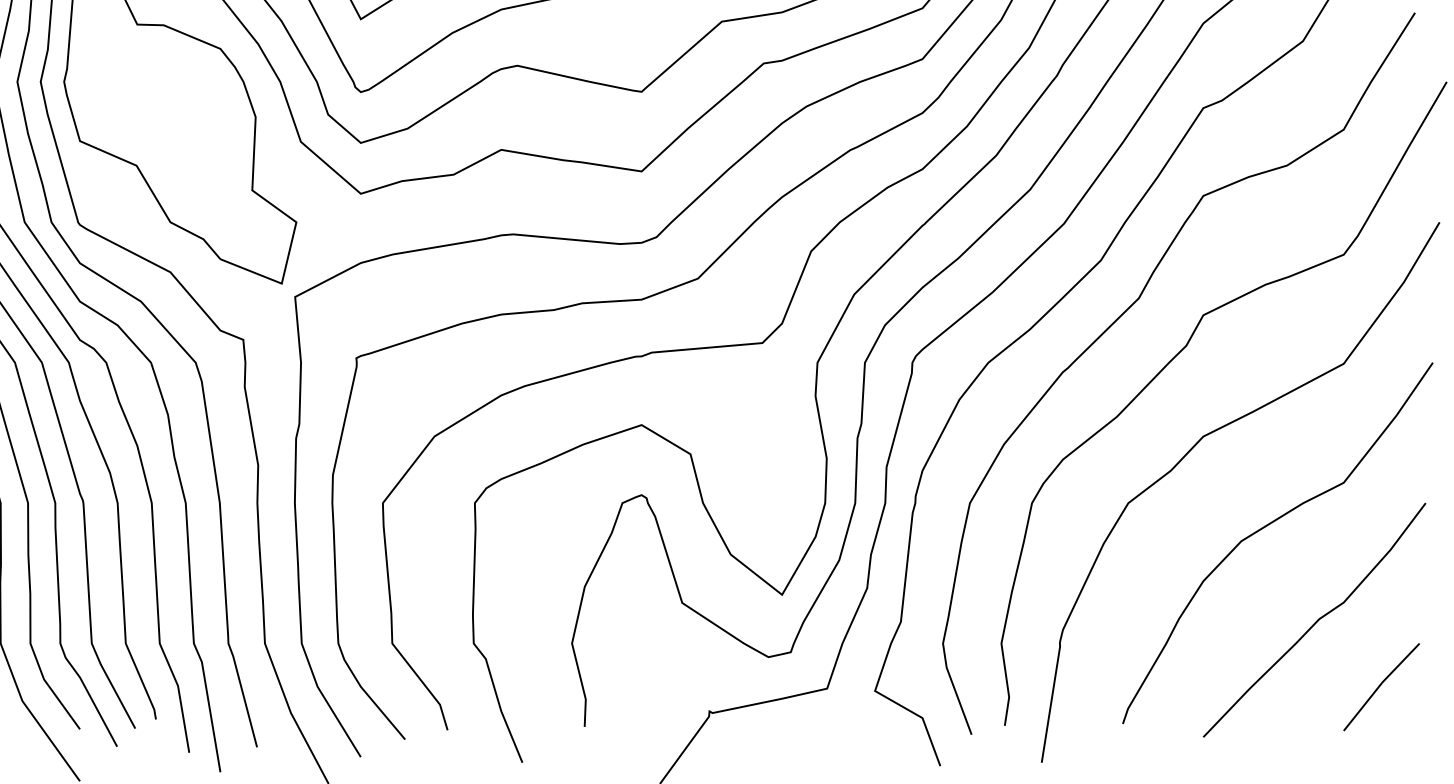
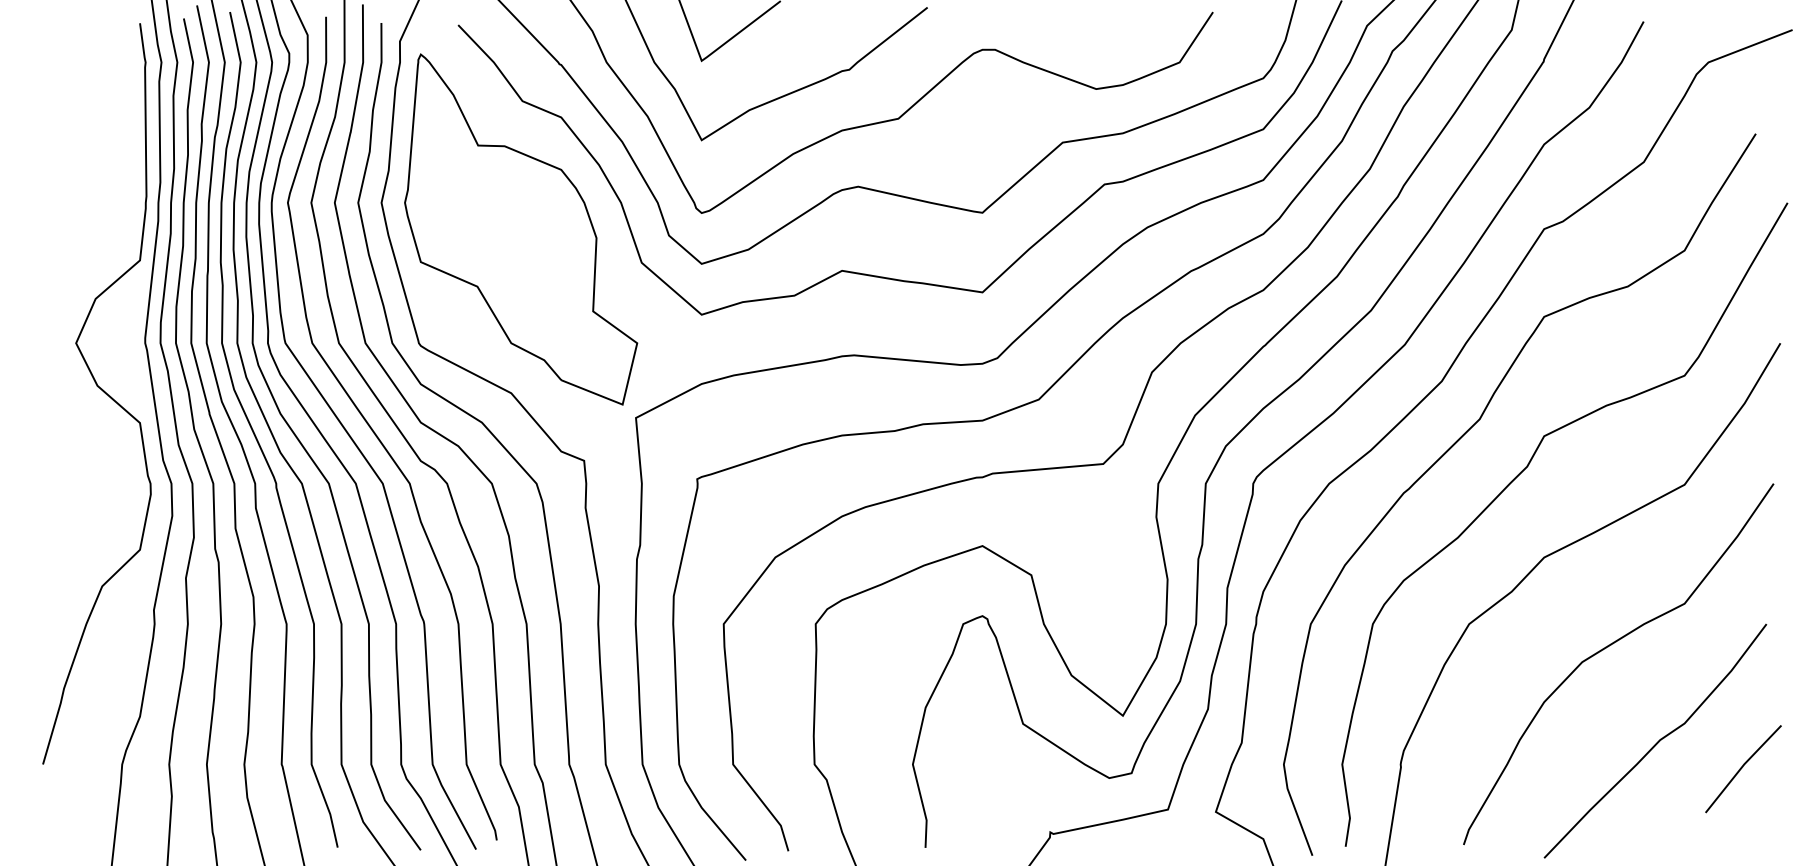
line: (1380, 686) -> (1742, 768), moved

